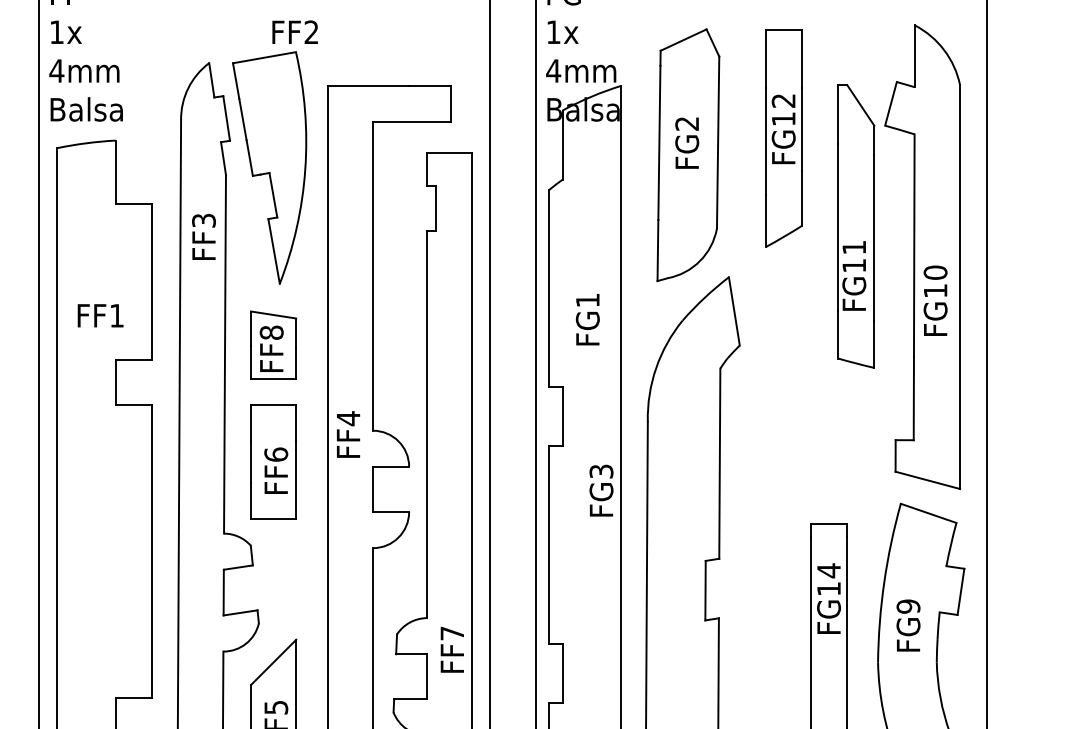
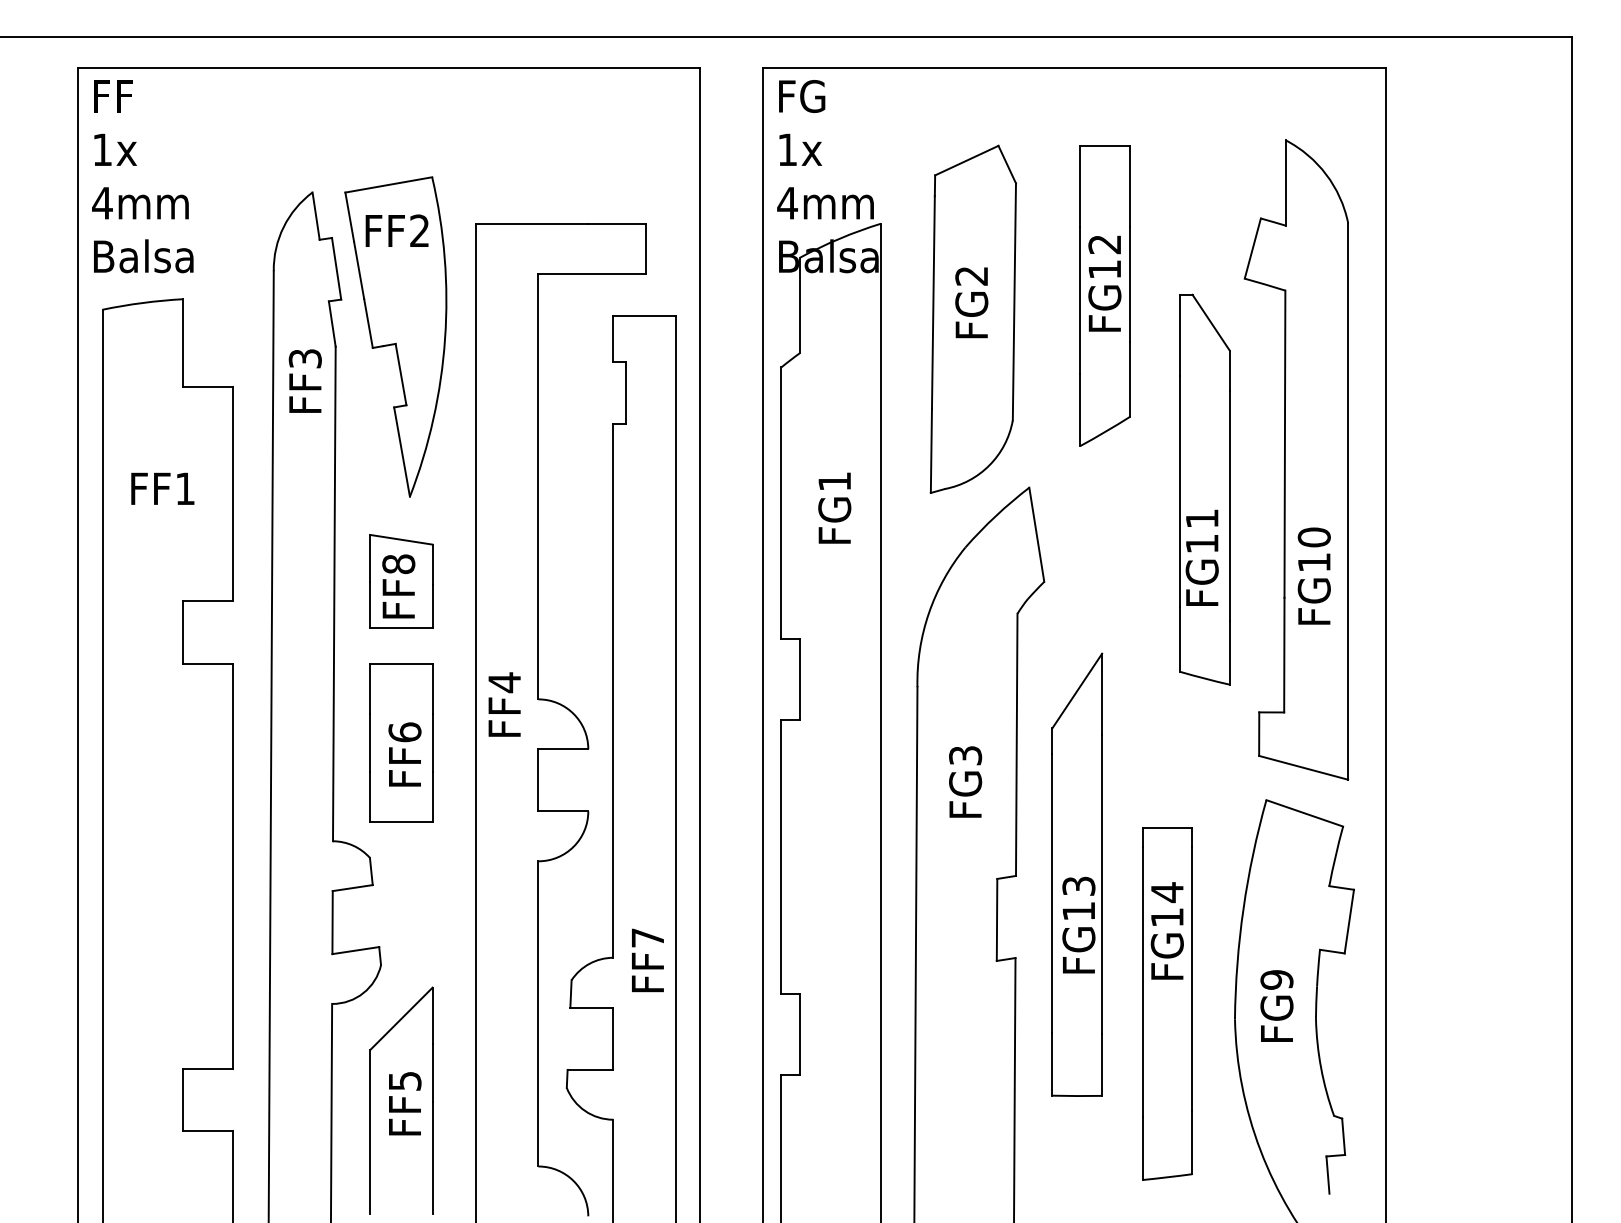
text: (294, 32) -> (396, 230), moved
part: (855, 226) -> (1204, 489), moved
text: (203, 236) -> (304, 380), moved
text: (934, 300) -> (1313, 575), moved
text: (100, 315) -> (162, 488), moved
text: (587, 319) -> (834, 507), moved
text: (601, 490) -> (965, 781), moved
part: (763, 557) -> (1077, 874), added
text: (908, 625) -> (1276, 1005), moved
text: (452, 649) -> (647, 960), moved

